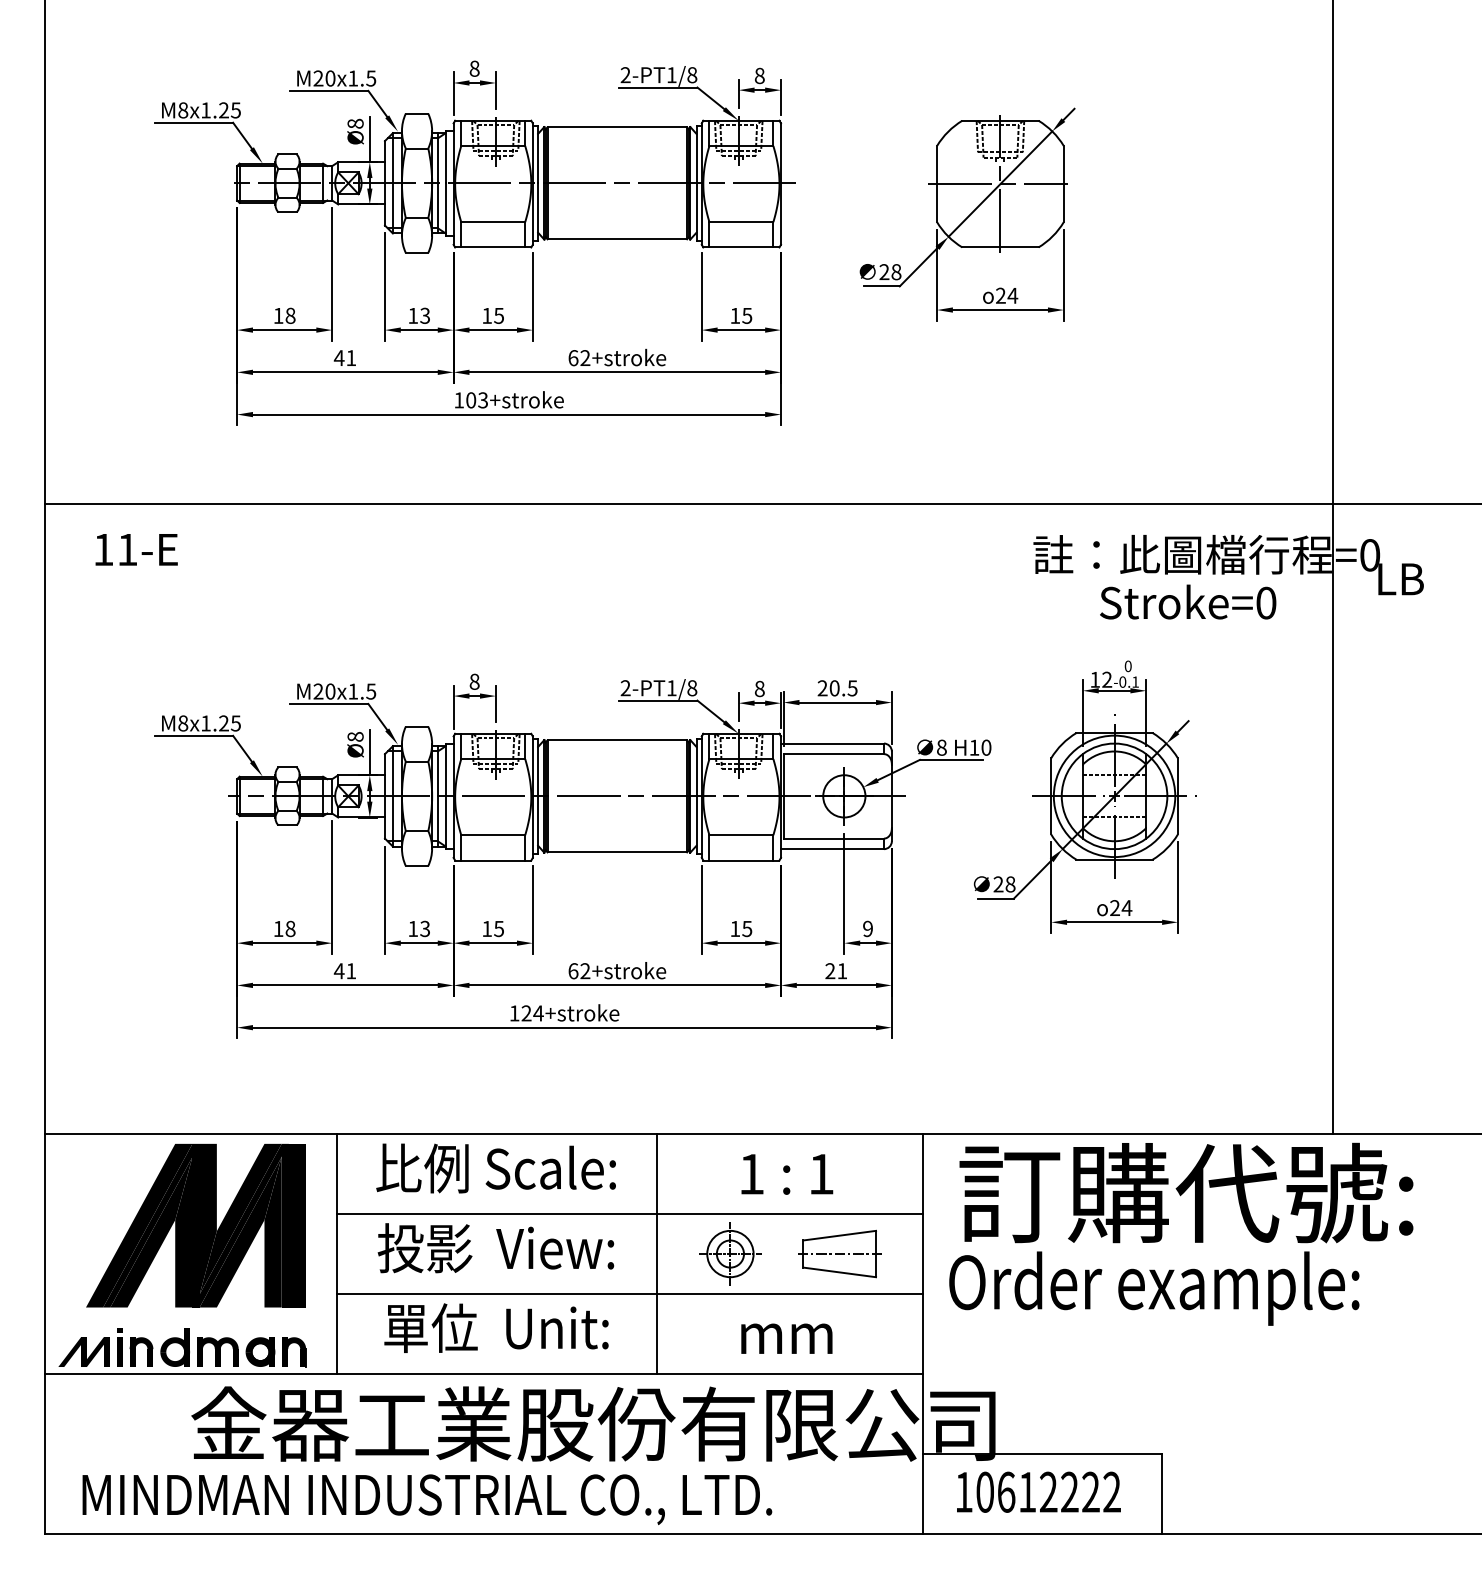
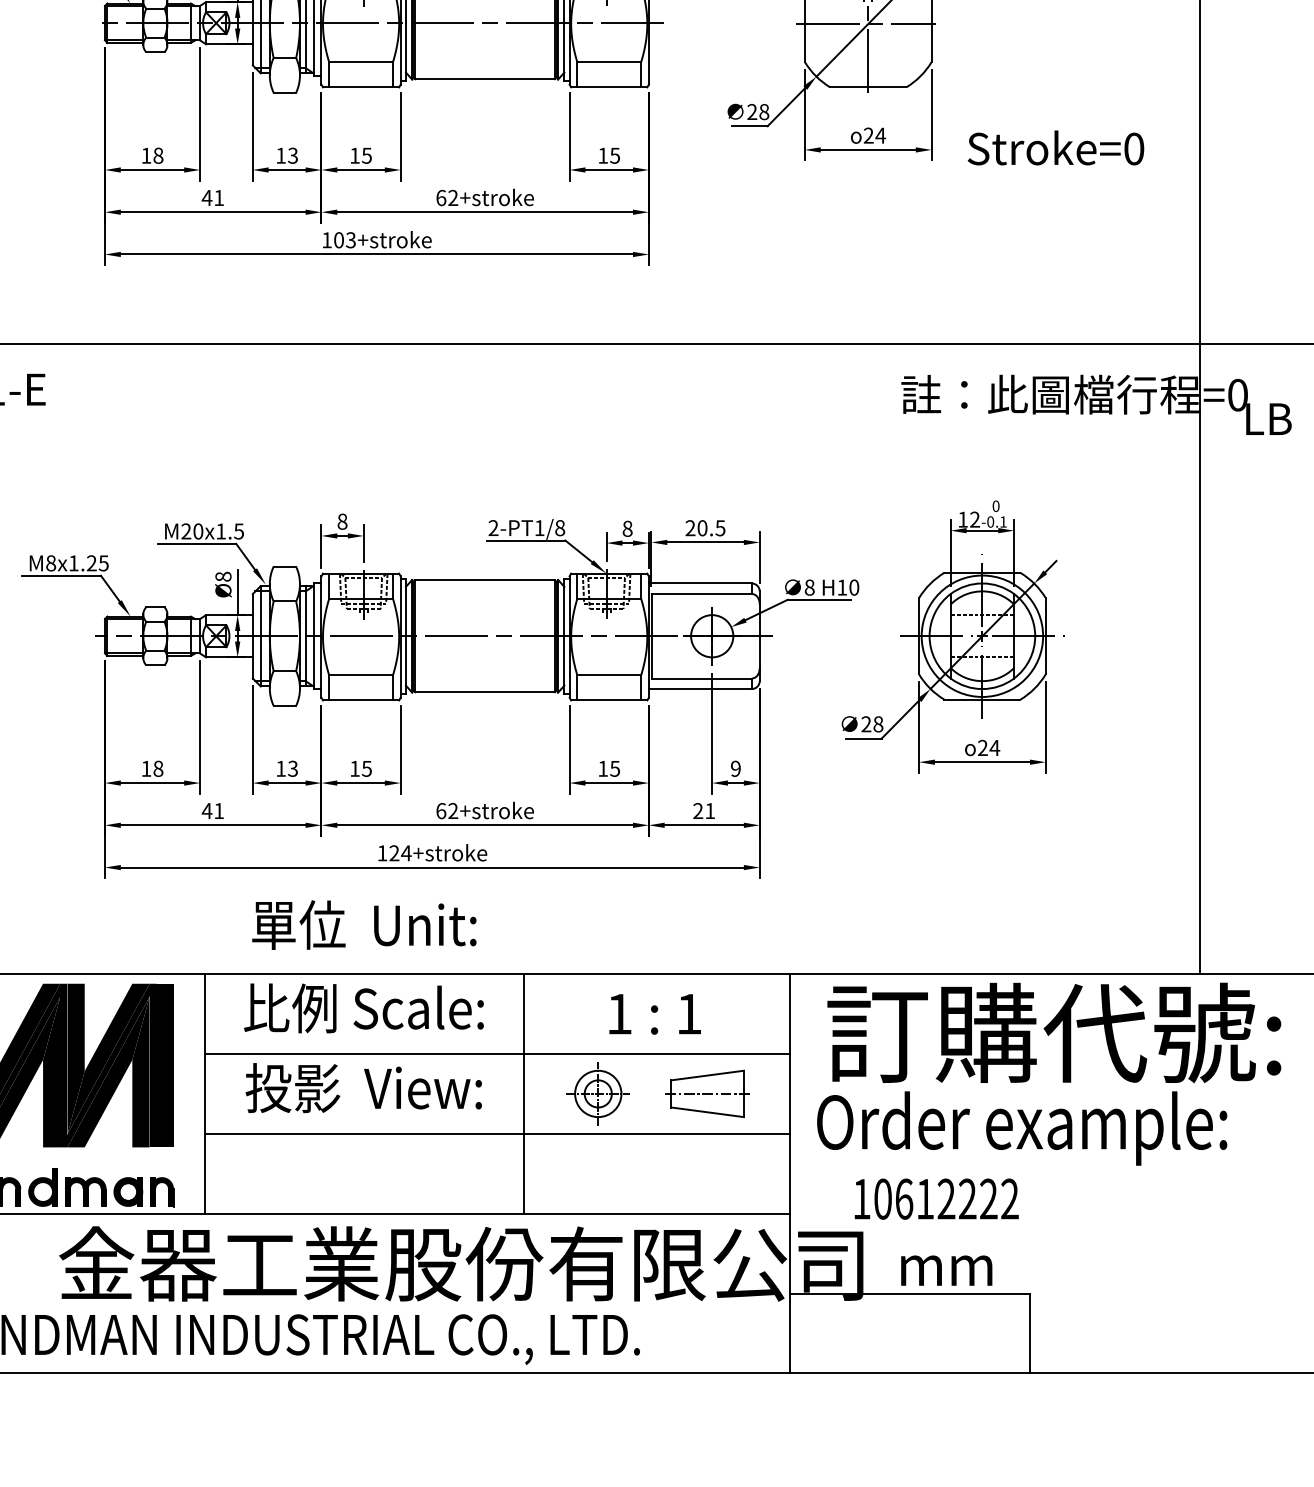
text: (1188, 601) -> (1056, 147), moved
text: (496, 1327) -> (364, 924), moved
text: (786, 1338) -> (946, 1270), moved
text: (1038, 1491) -> (936, 1198), moved

